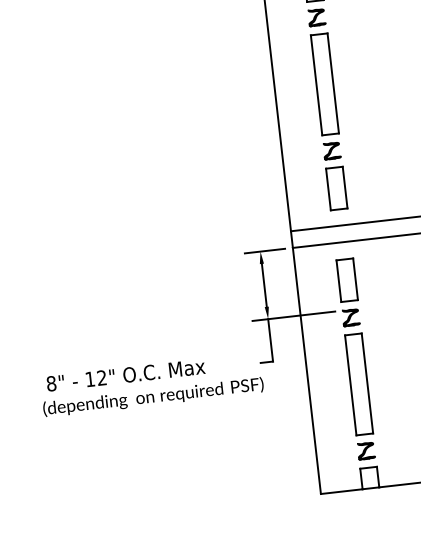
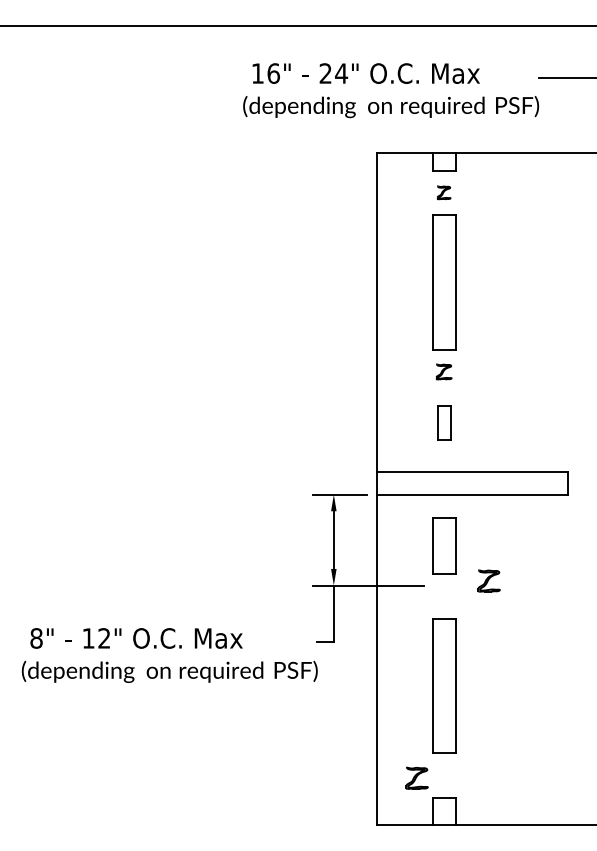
part: (316, 17) -> (443, 192), size x0.6
part: (331, 150) -> (443, 371), size x0.7
part: (336, 188) -> (444, 422), size x0.6
part: (350, 317) -> (488, 580), moved
part: (365, 450) -> (416, 777), moved

